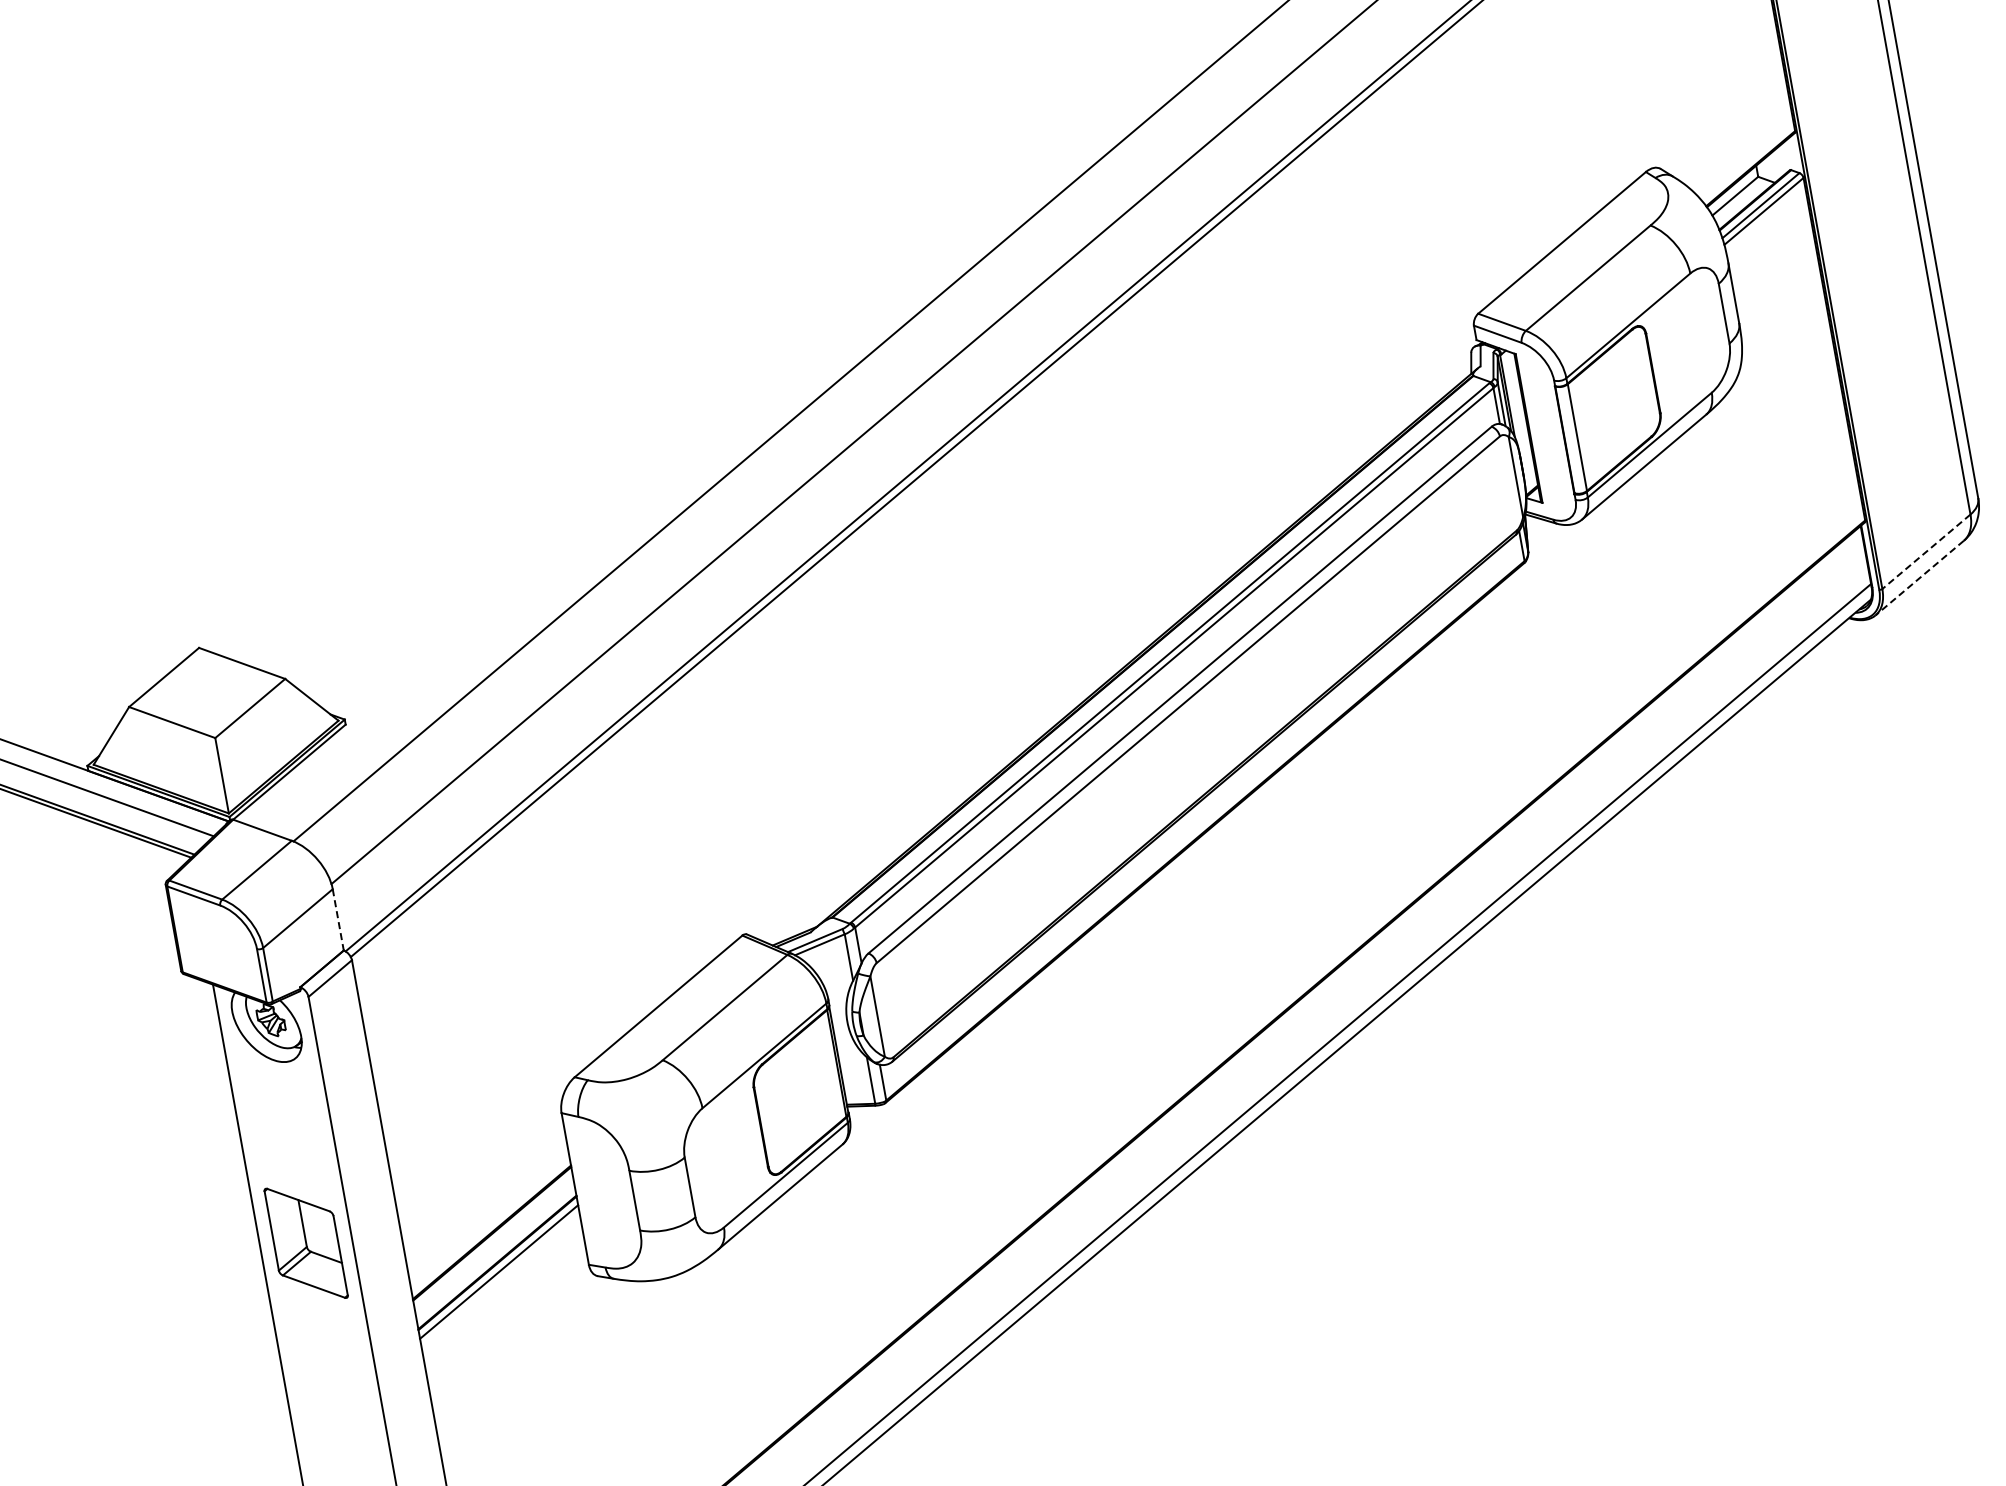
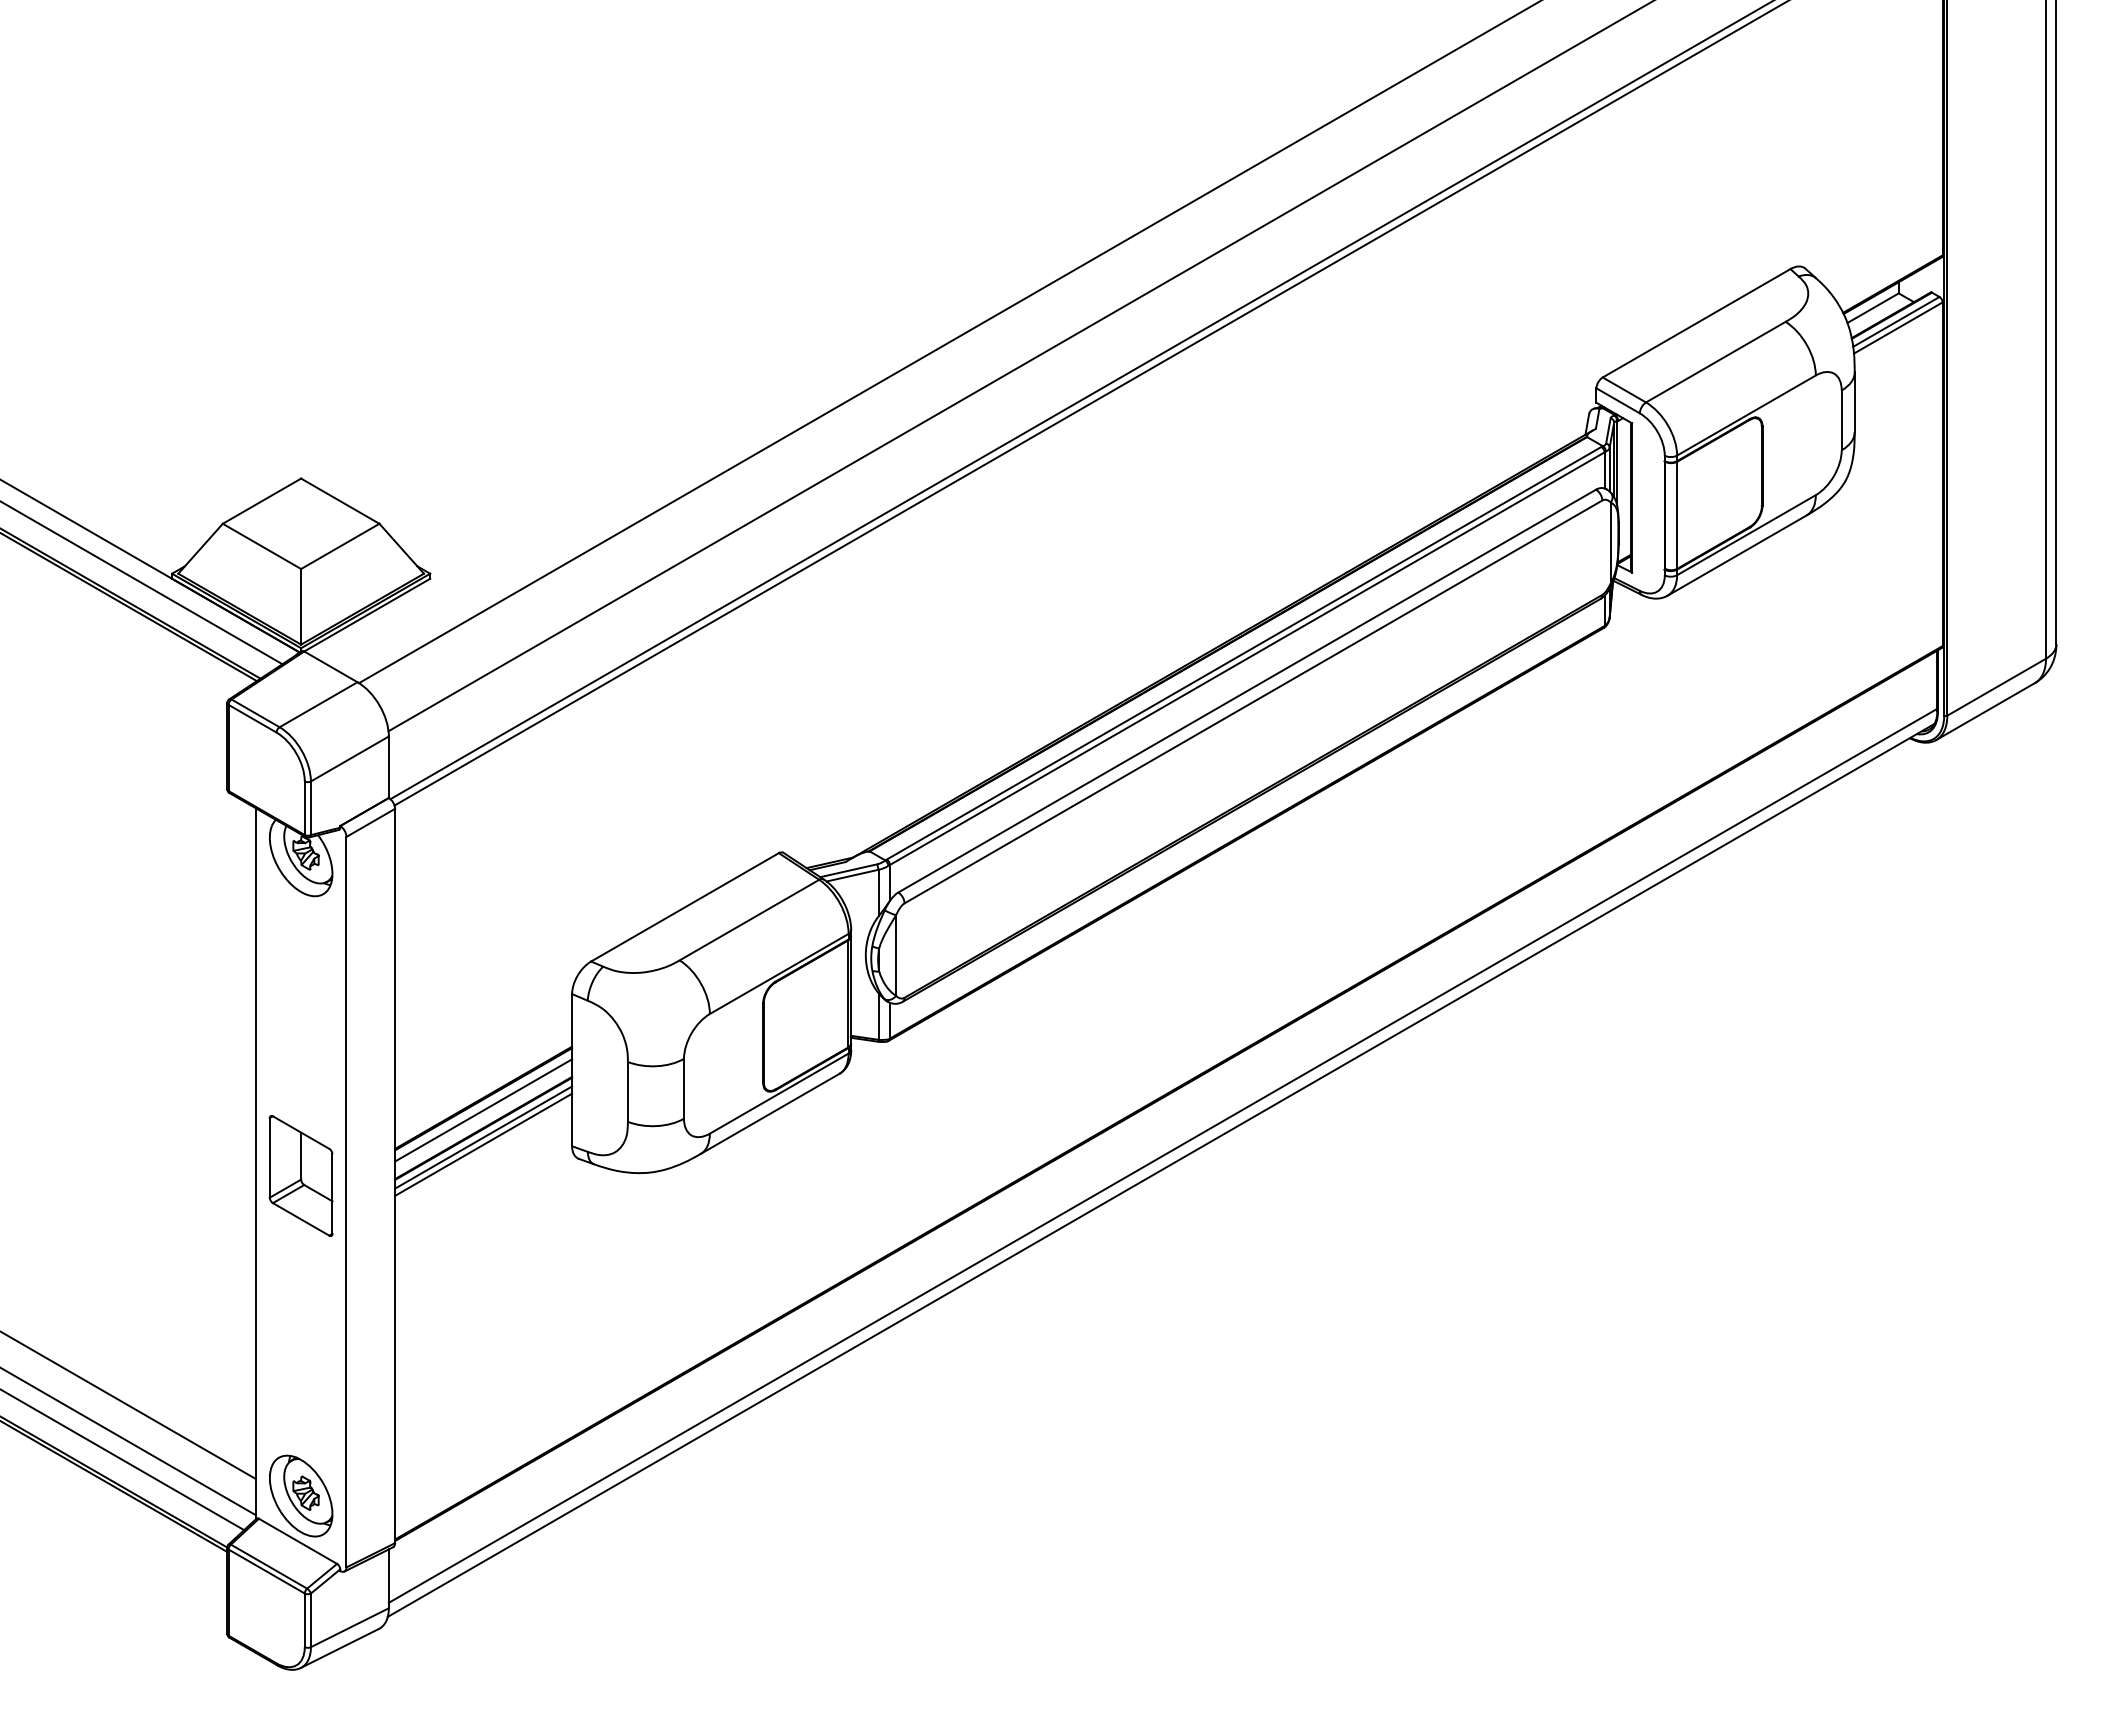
line: (1926, 552) -> (1996, 687), dashed -> solid
line: (1919, 578) -> (1985, 711), dashed -> solid
line: (337, 920) -> (388, 767), dashed -> solid
part: (305, 1242) -> (300, 1175), moved
line: (494, 1245) -> (483, 1110), added
line: (500, 1278) -> (483, 1144), added

